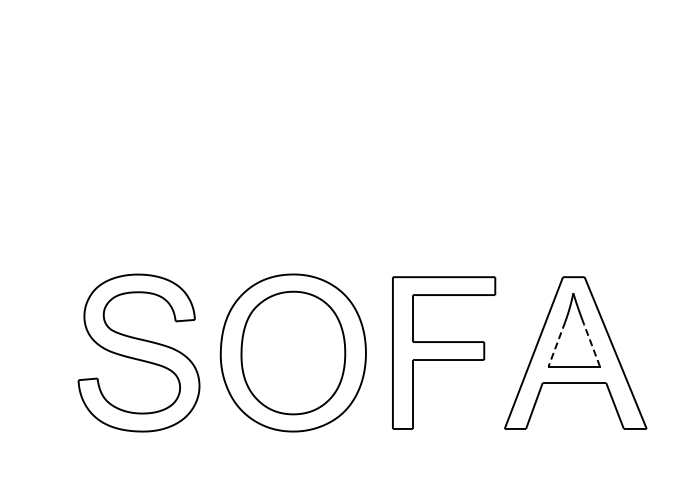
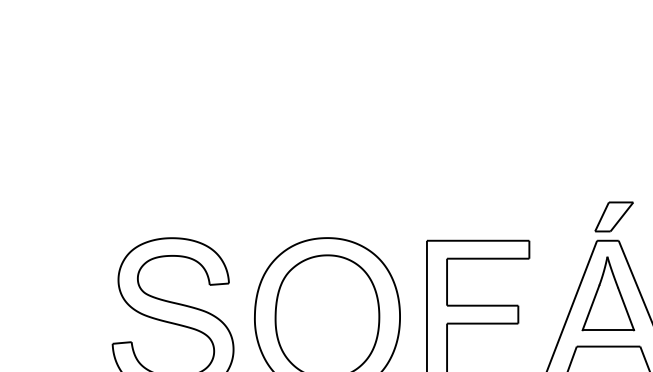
part: (579, 253) -> (613, 217), added
line: (556, 344) -> (590, 308), dashed -> solid
line: (591, 345) -> (625, 309), dashed -> solid

